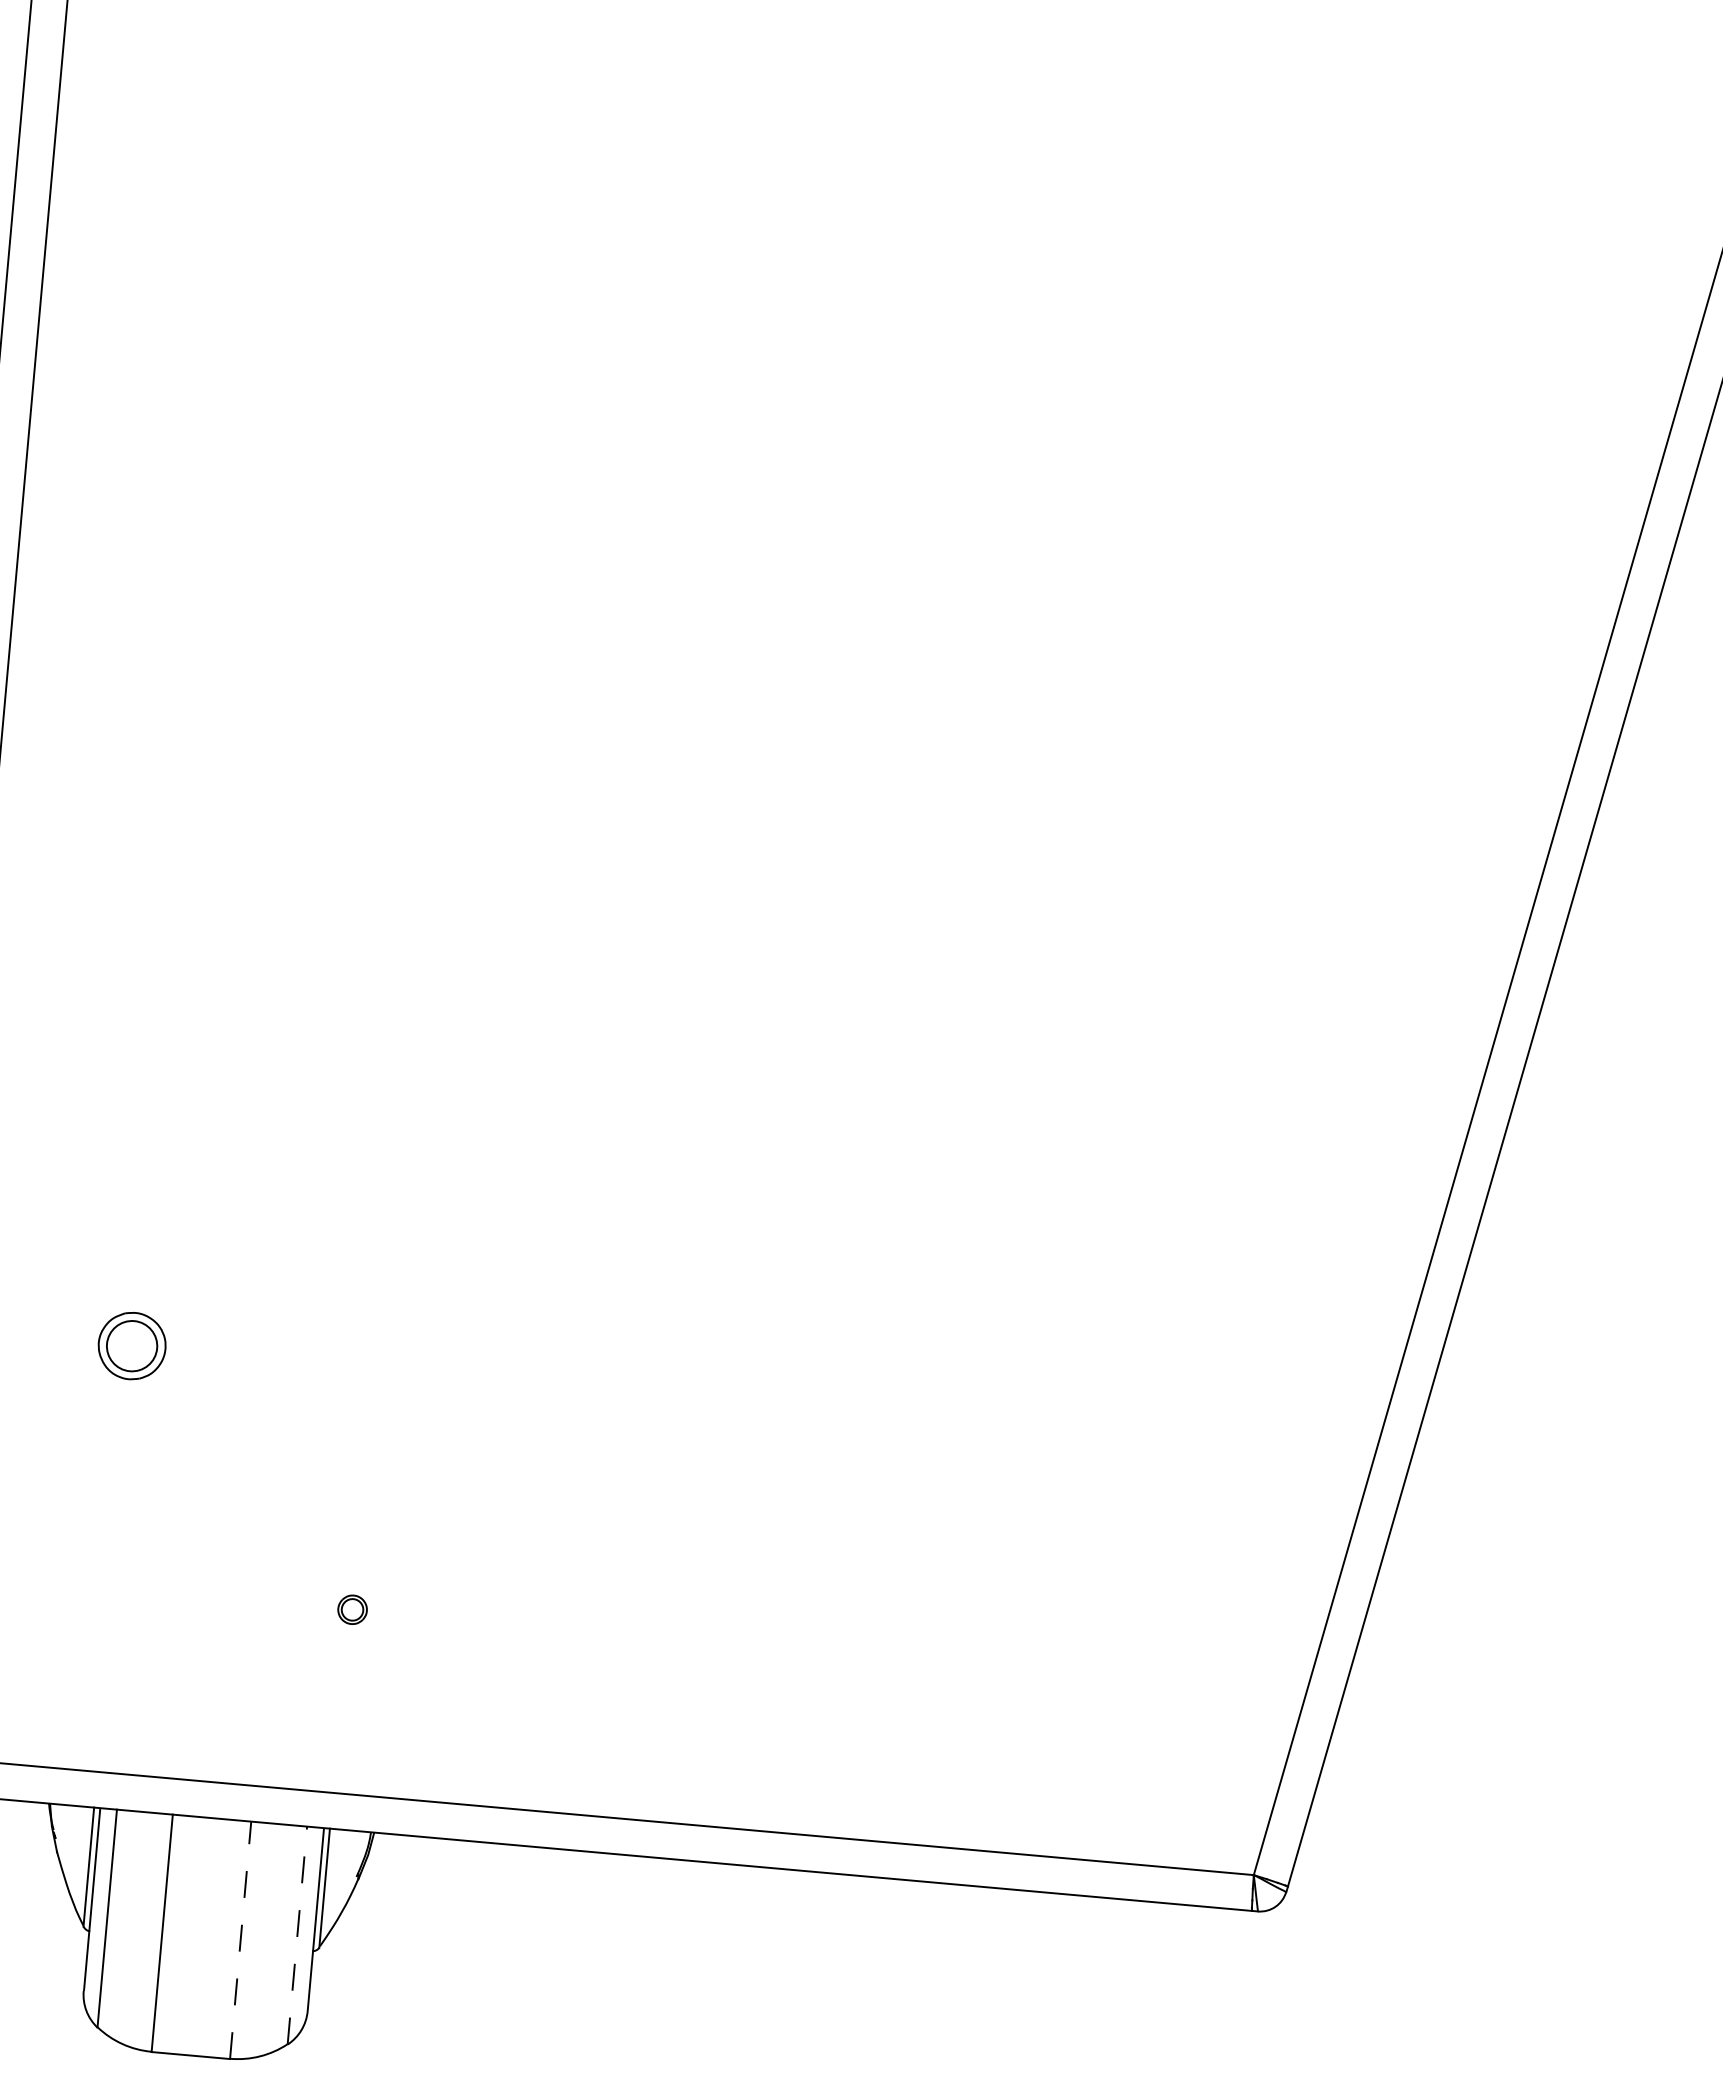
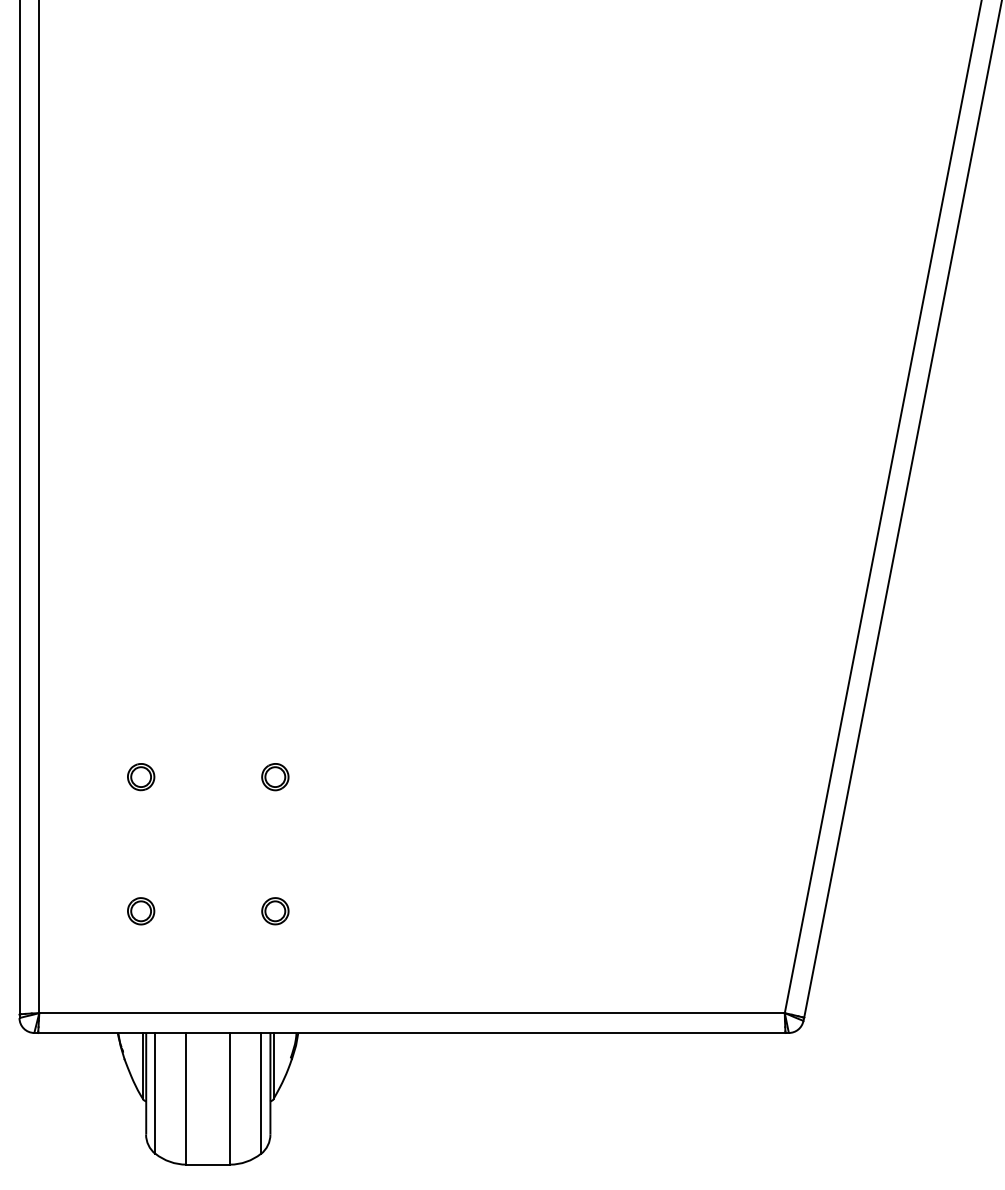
part: (132, 1347) -> (141, 777), size x0.71
part: (374, 1368) -> (275, 777), added
part: (111, 1588) -> (141, 911), added
part: (352, 1610) -> (275, 911), size x1.67
line: (298, 1933) -> (261, 1092), dashed -> solid
line: (241, 1939) -> (230, 1098), dashed -> solid

